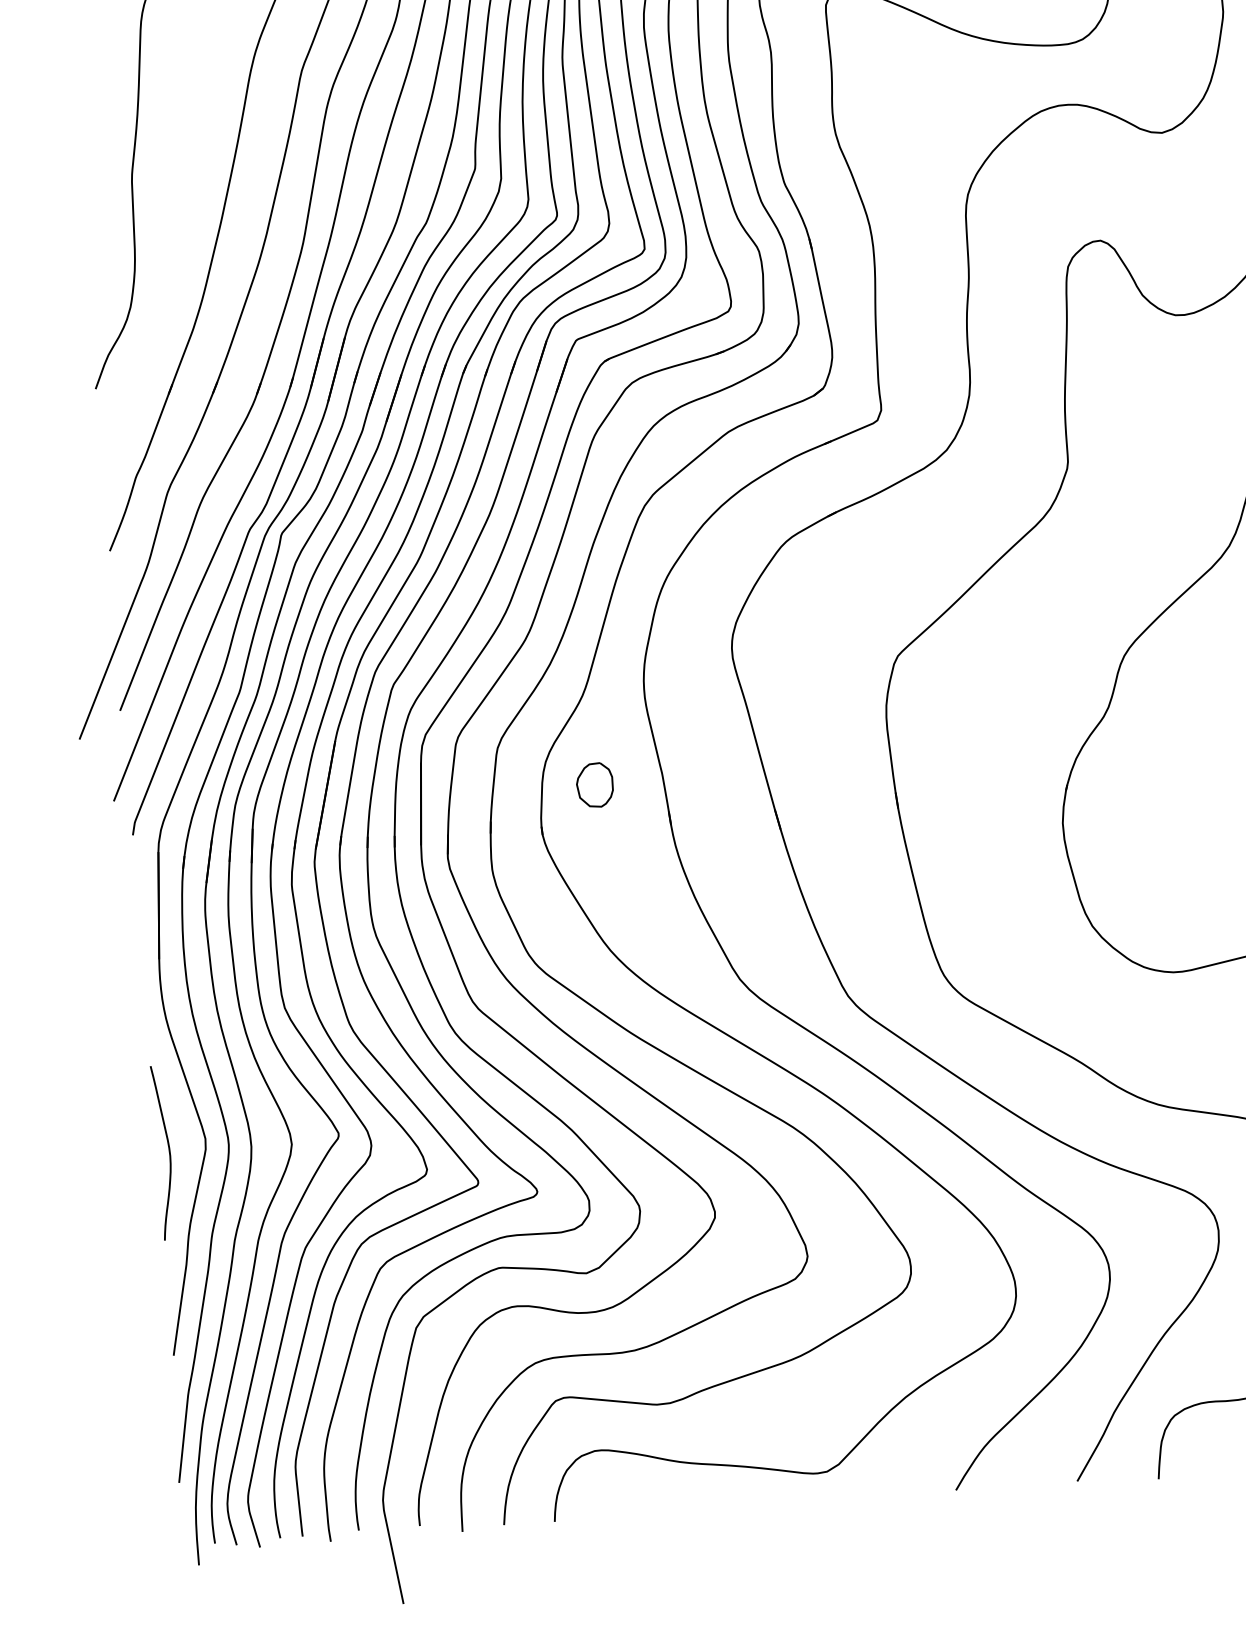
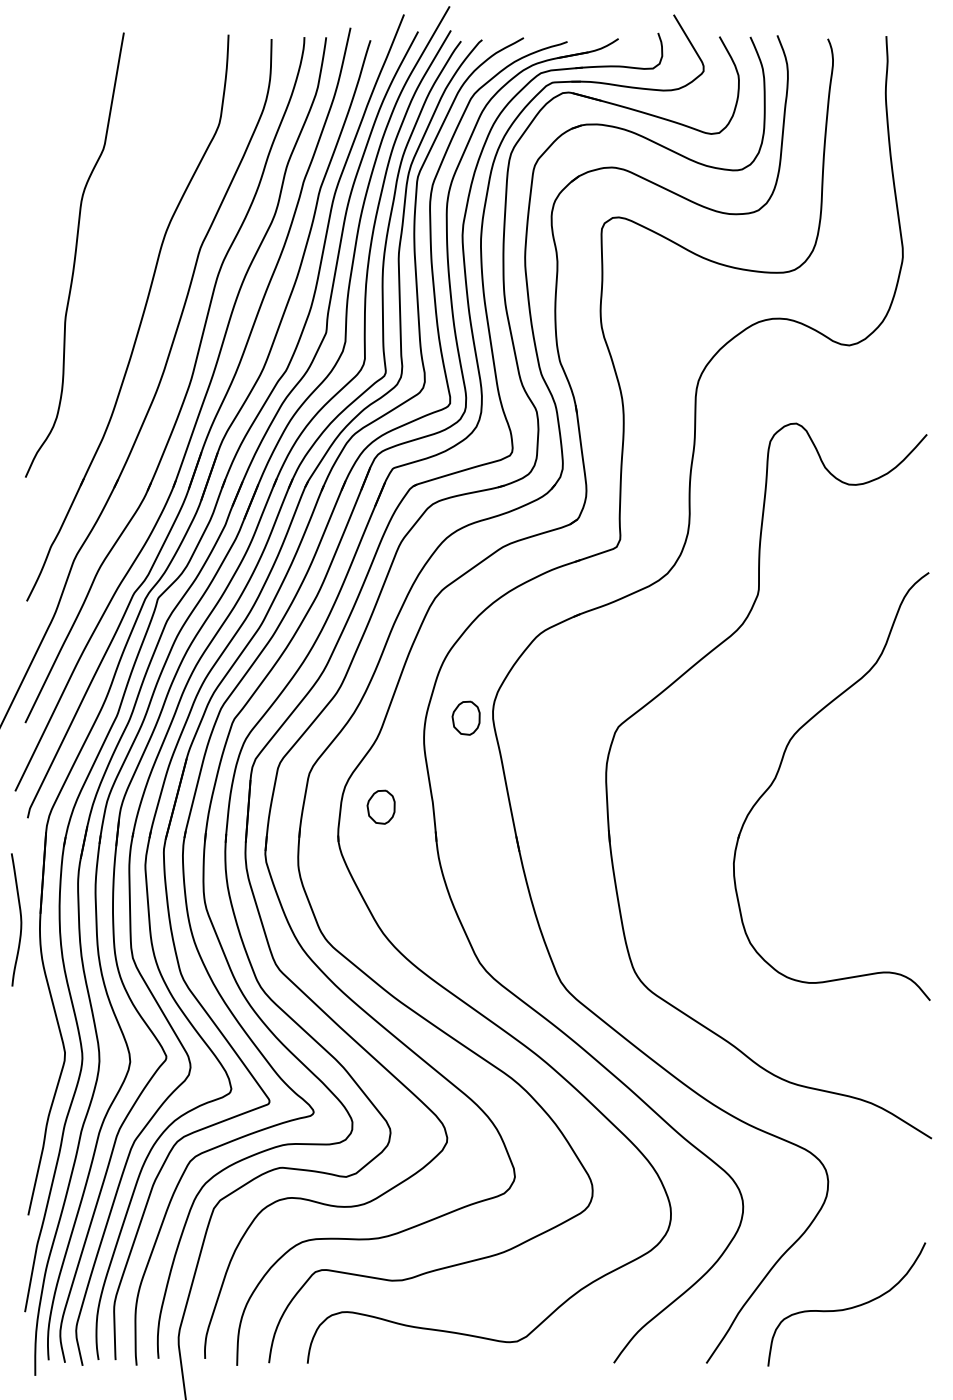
part: (696, 659) -> (465, 717), added
curve: (168, 1151) -> (20, 919), moved

